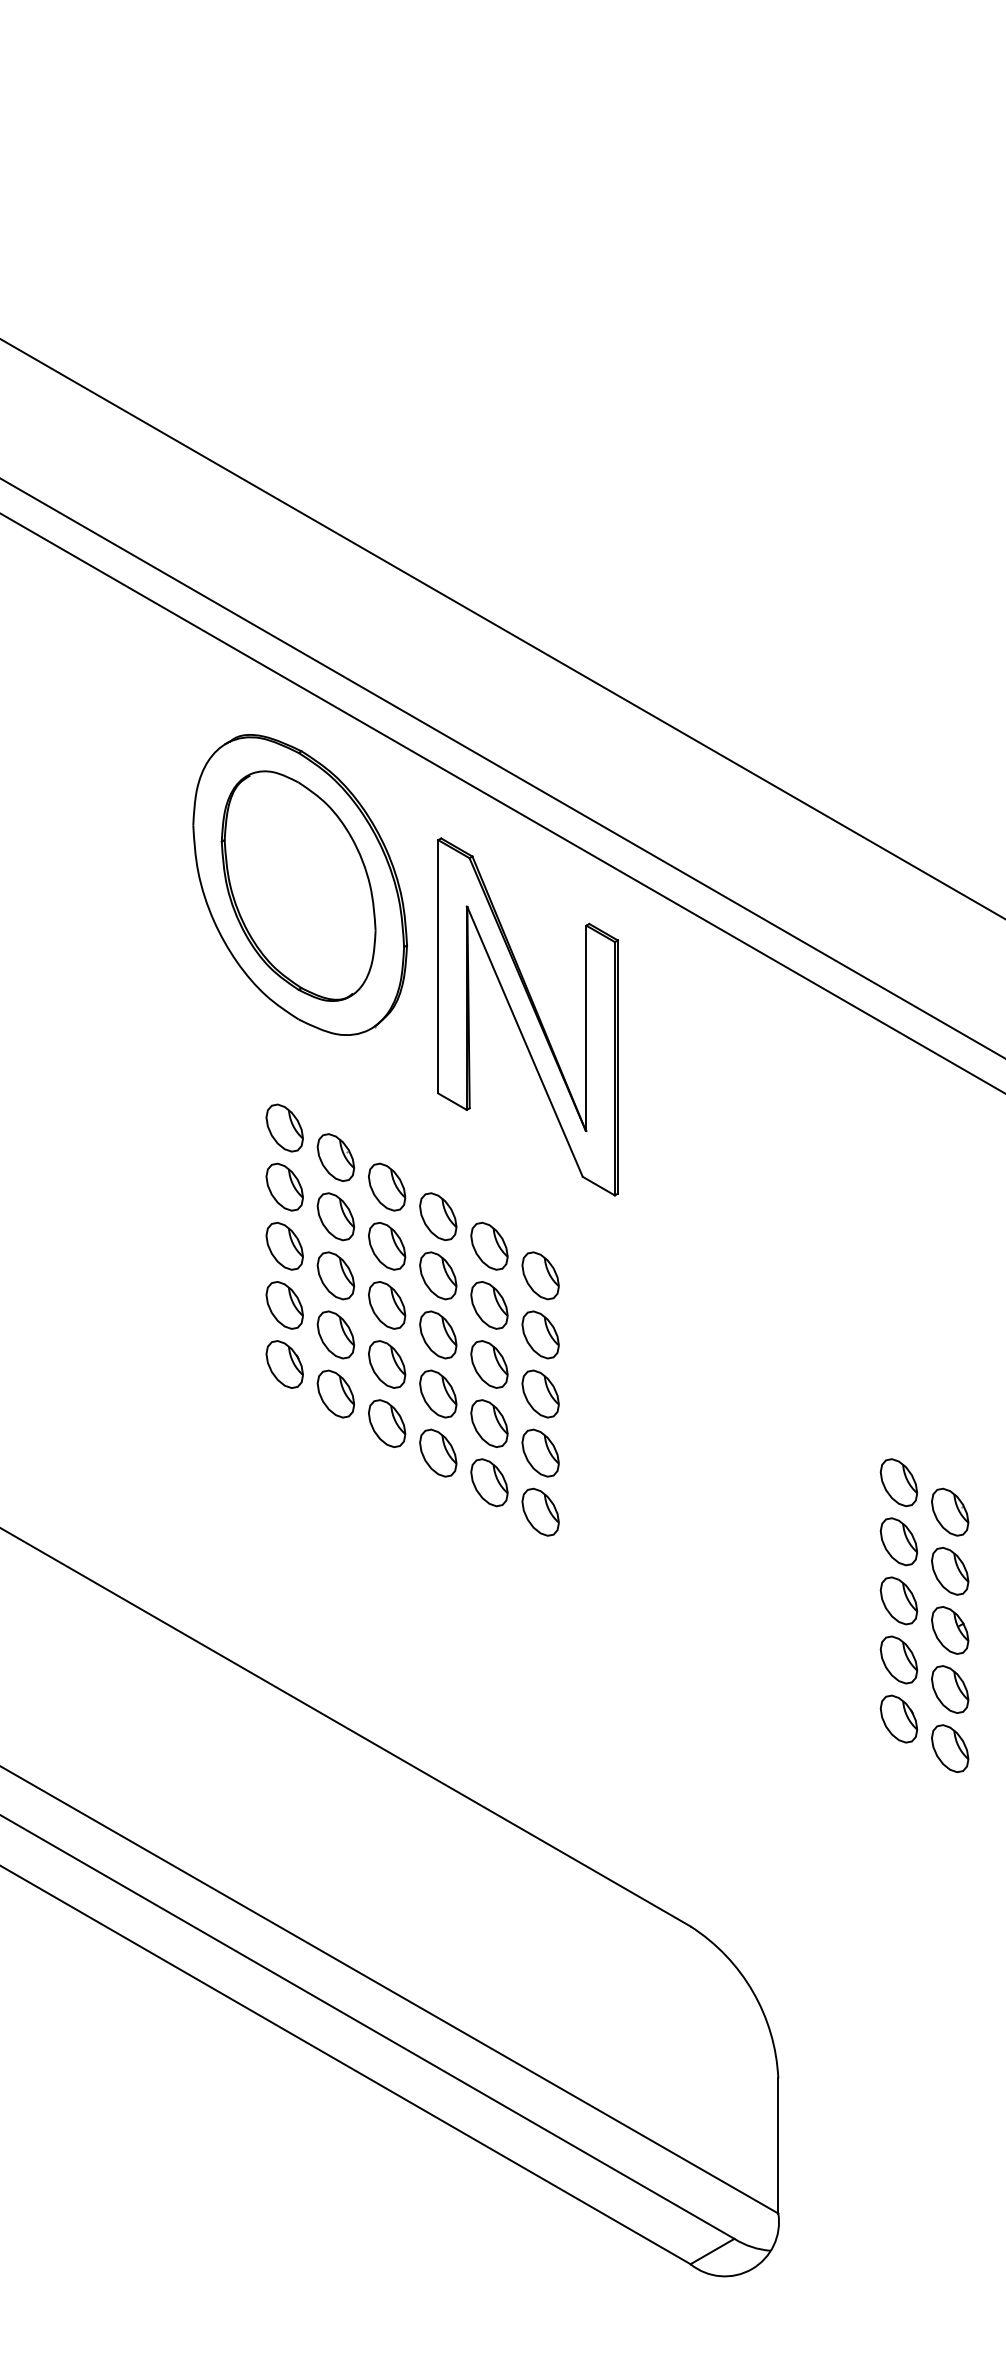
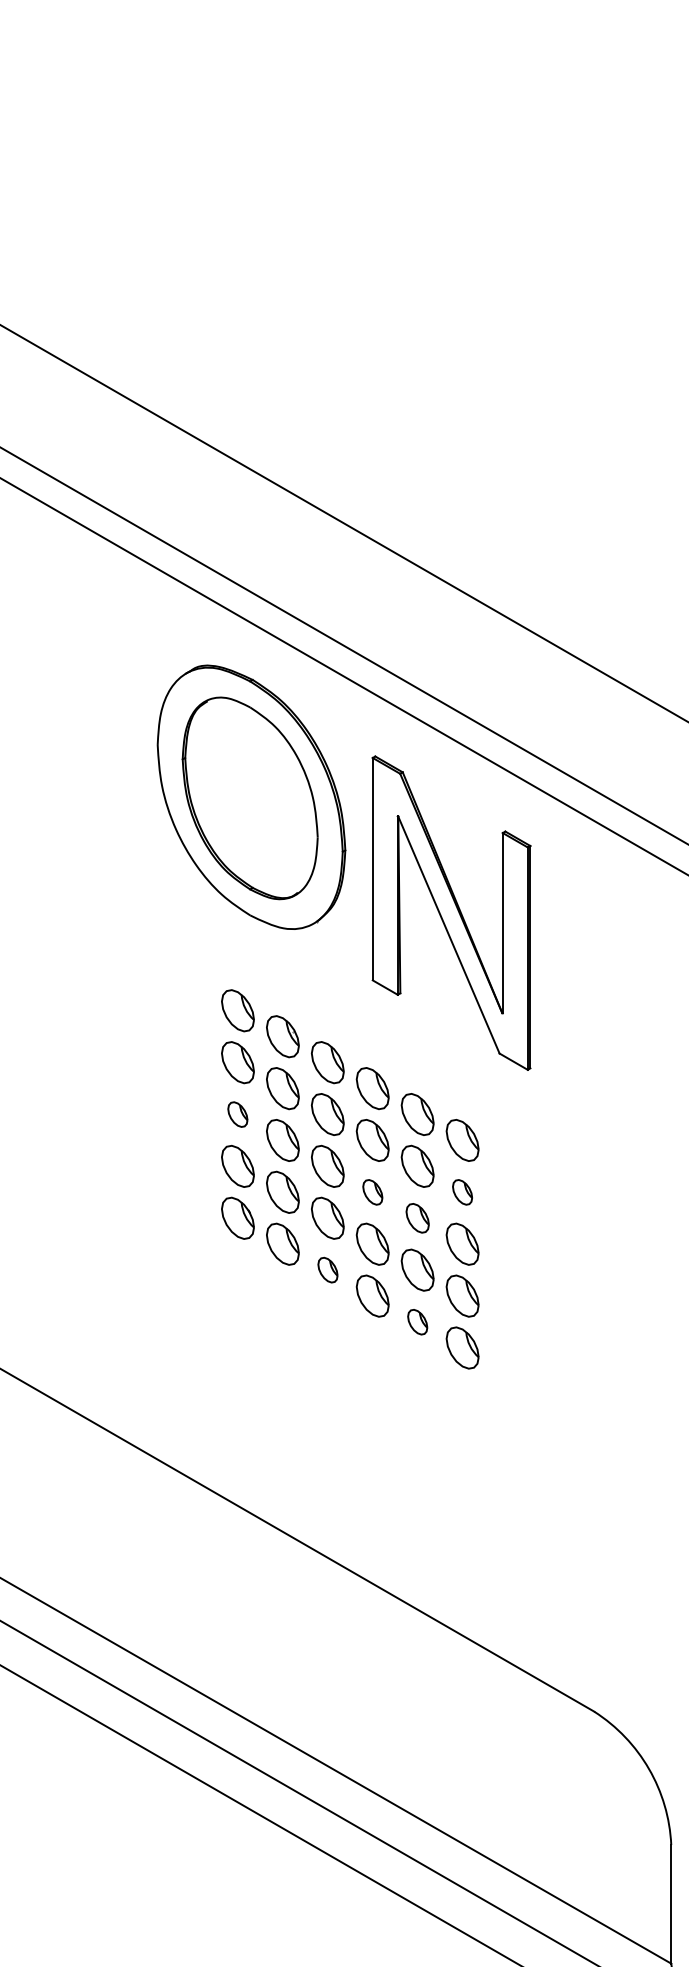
part: (284, 1246) -> (237, 1114), size x0.6
part: (438, 1334) -> (372, 1191), size x0.6
part: (540, 1334) -> (462, 1191), size x0.6
part: (489, 1364) -> (417, 1218), size x0.7
part: (387, 1423) -> (328, 1270), size x0.6
part: (489, 1482) -> (417, 1321), size x0.6

